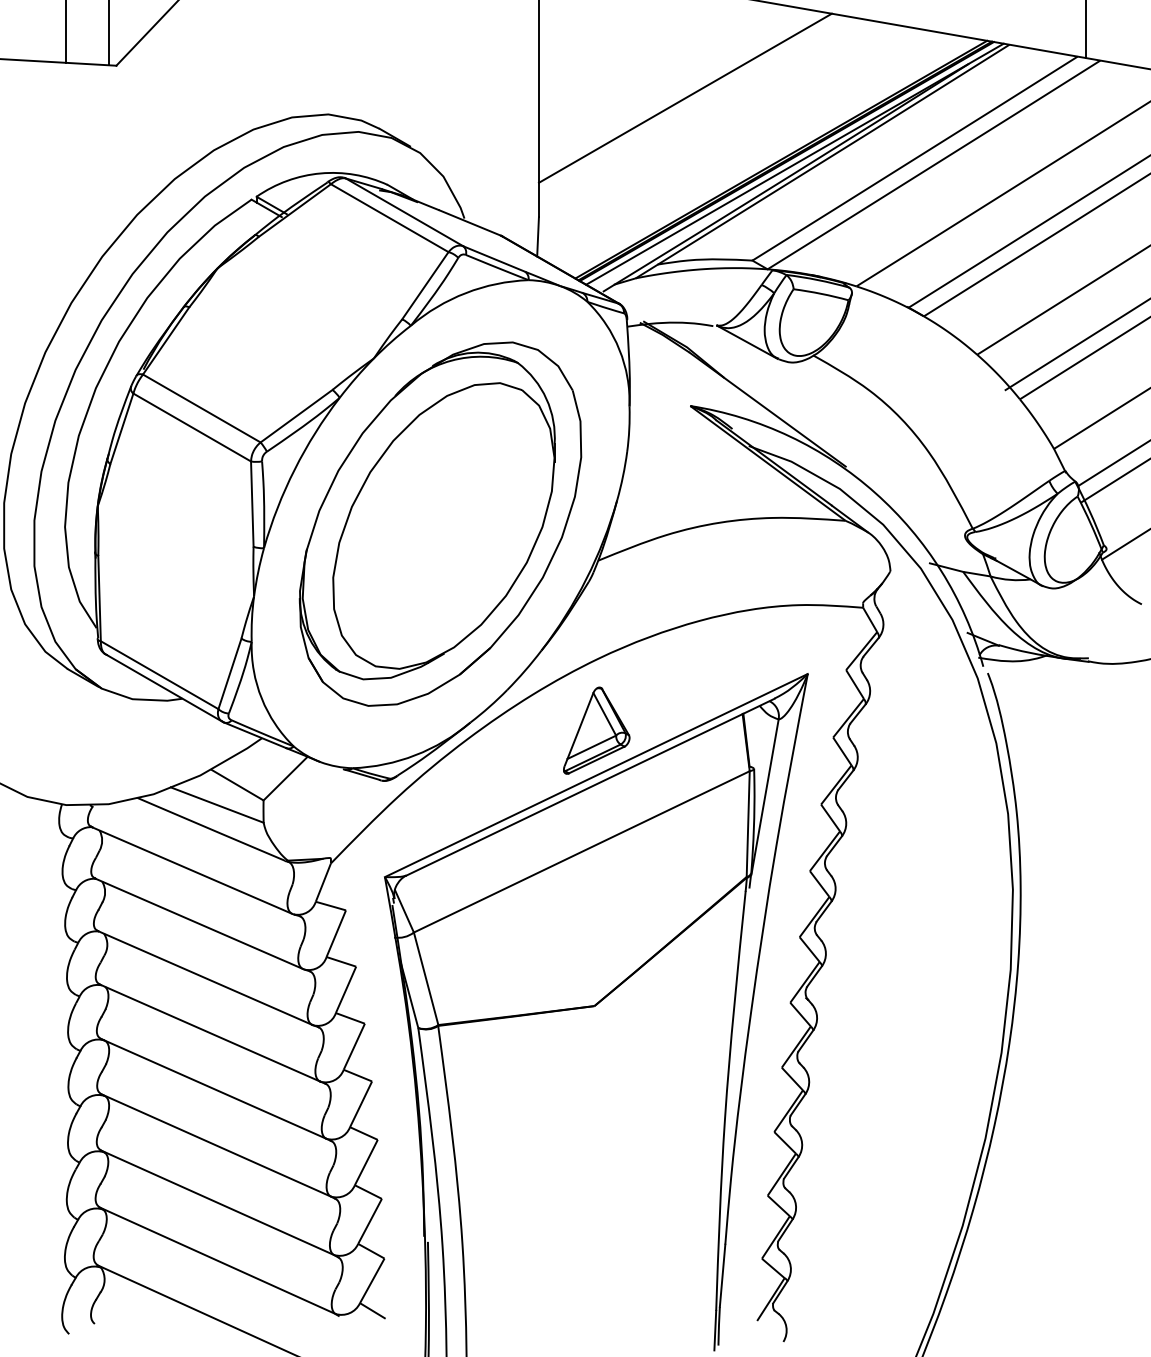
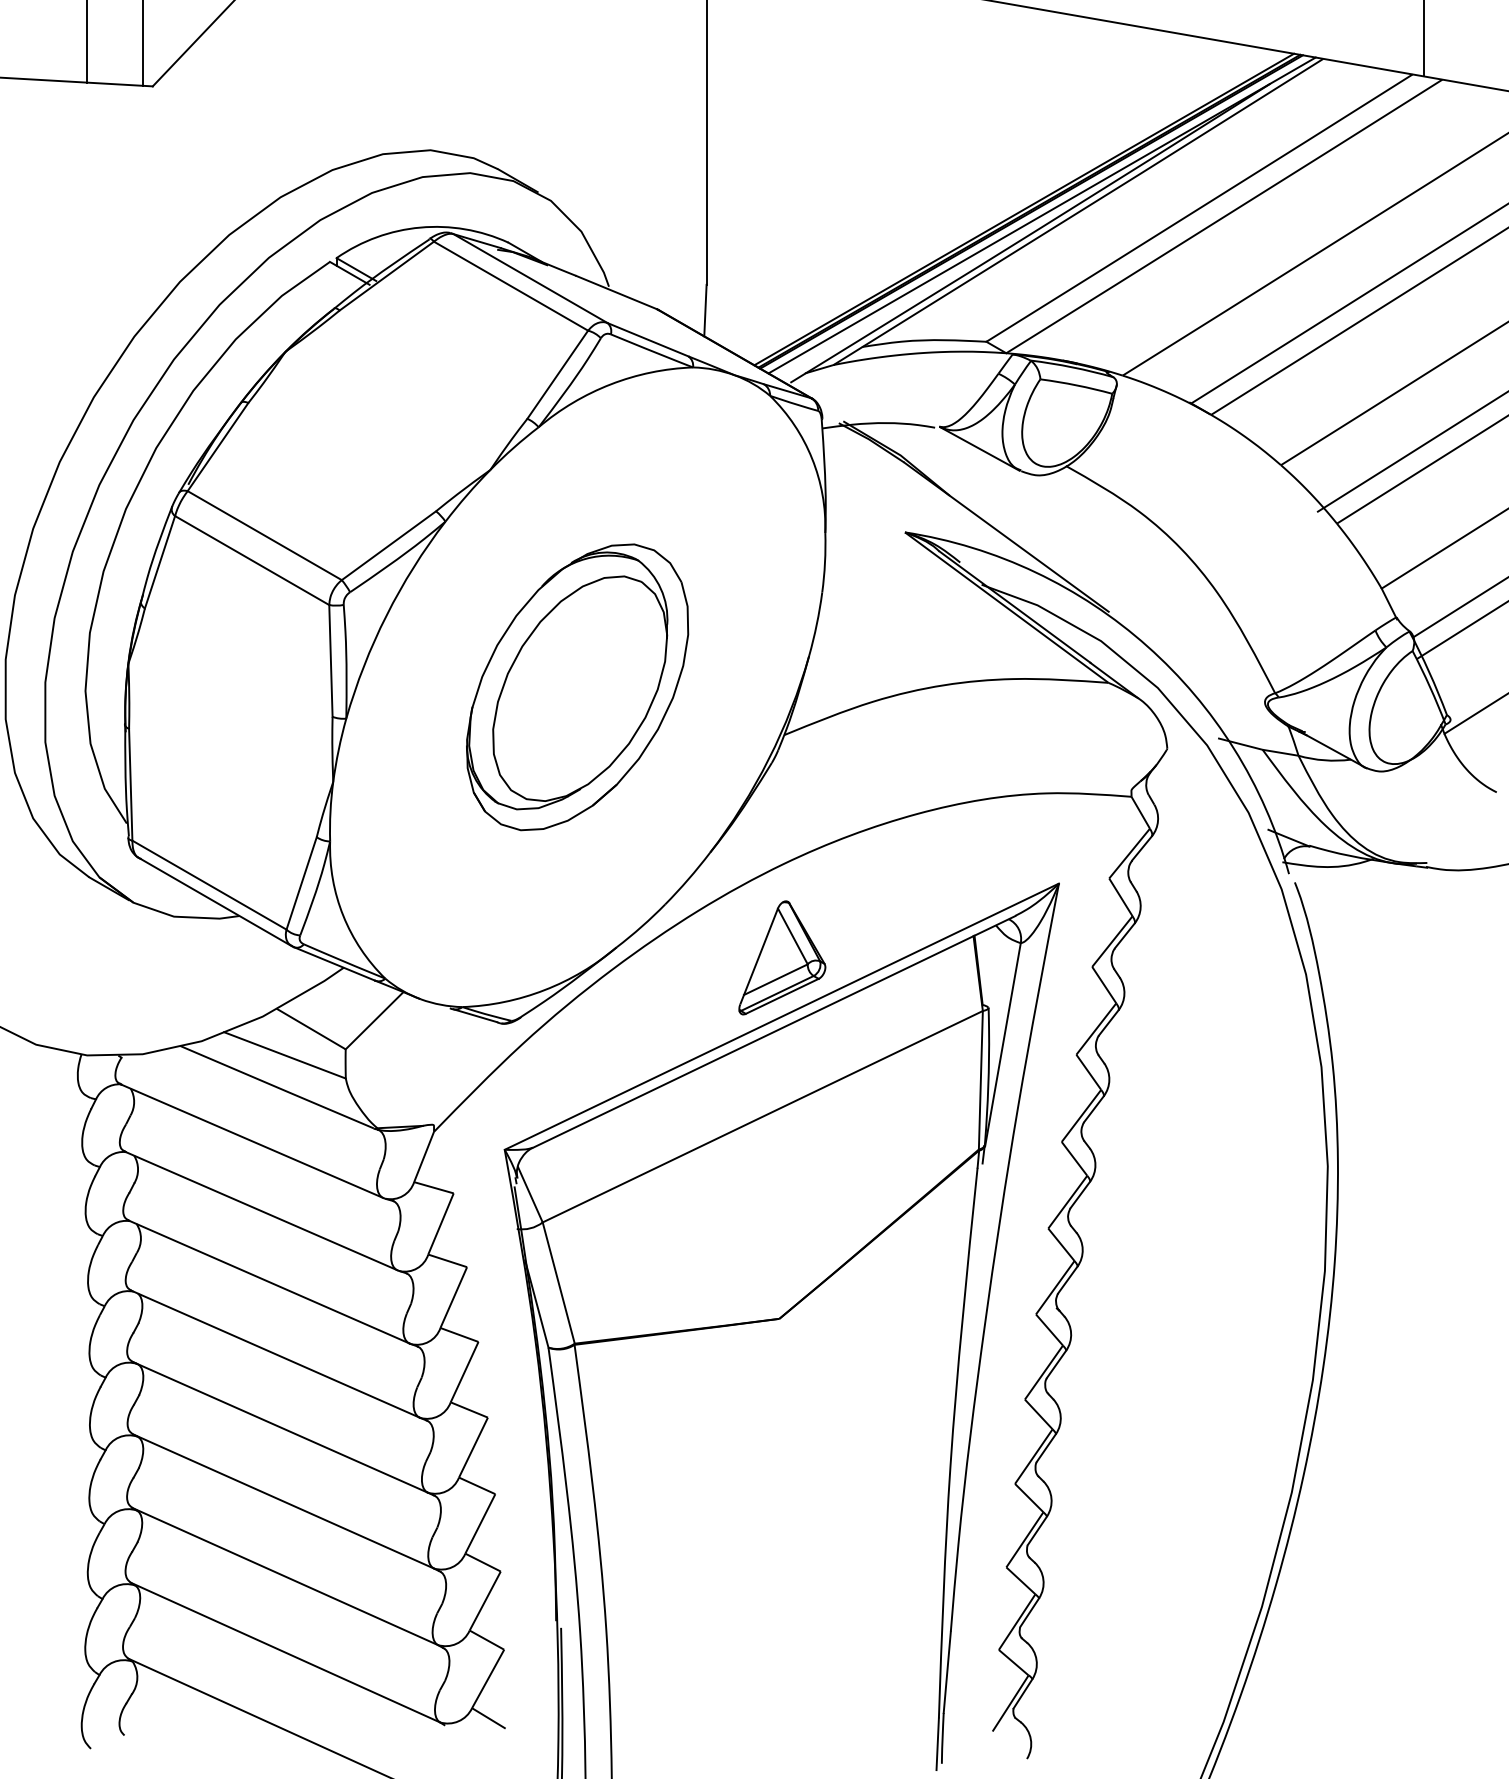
line: (685, 97) -> (898, 128), removed
part: (440, 524) -> (577, 687), size x0.6

